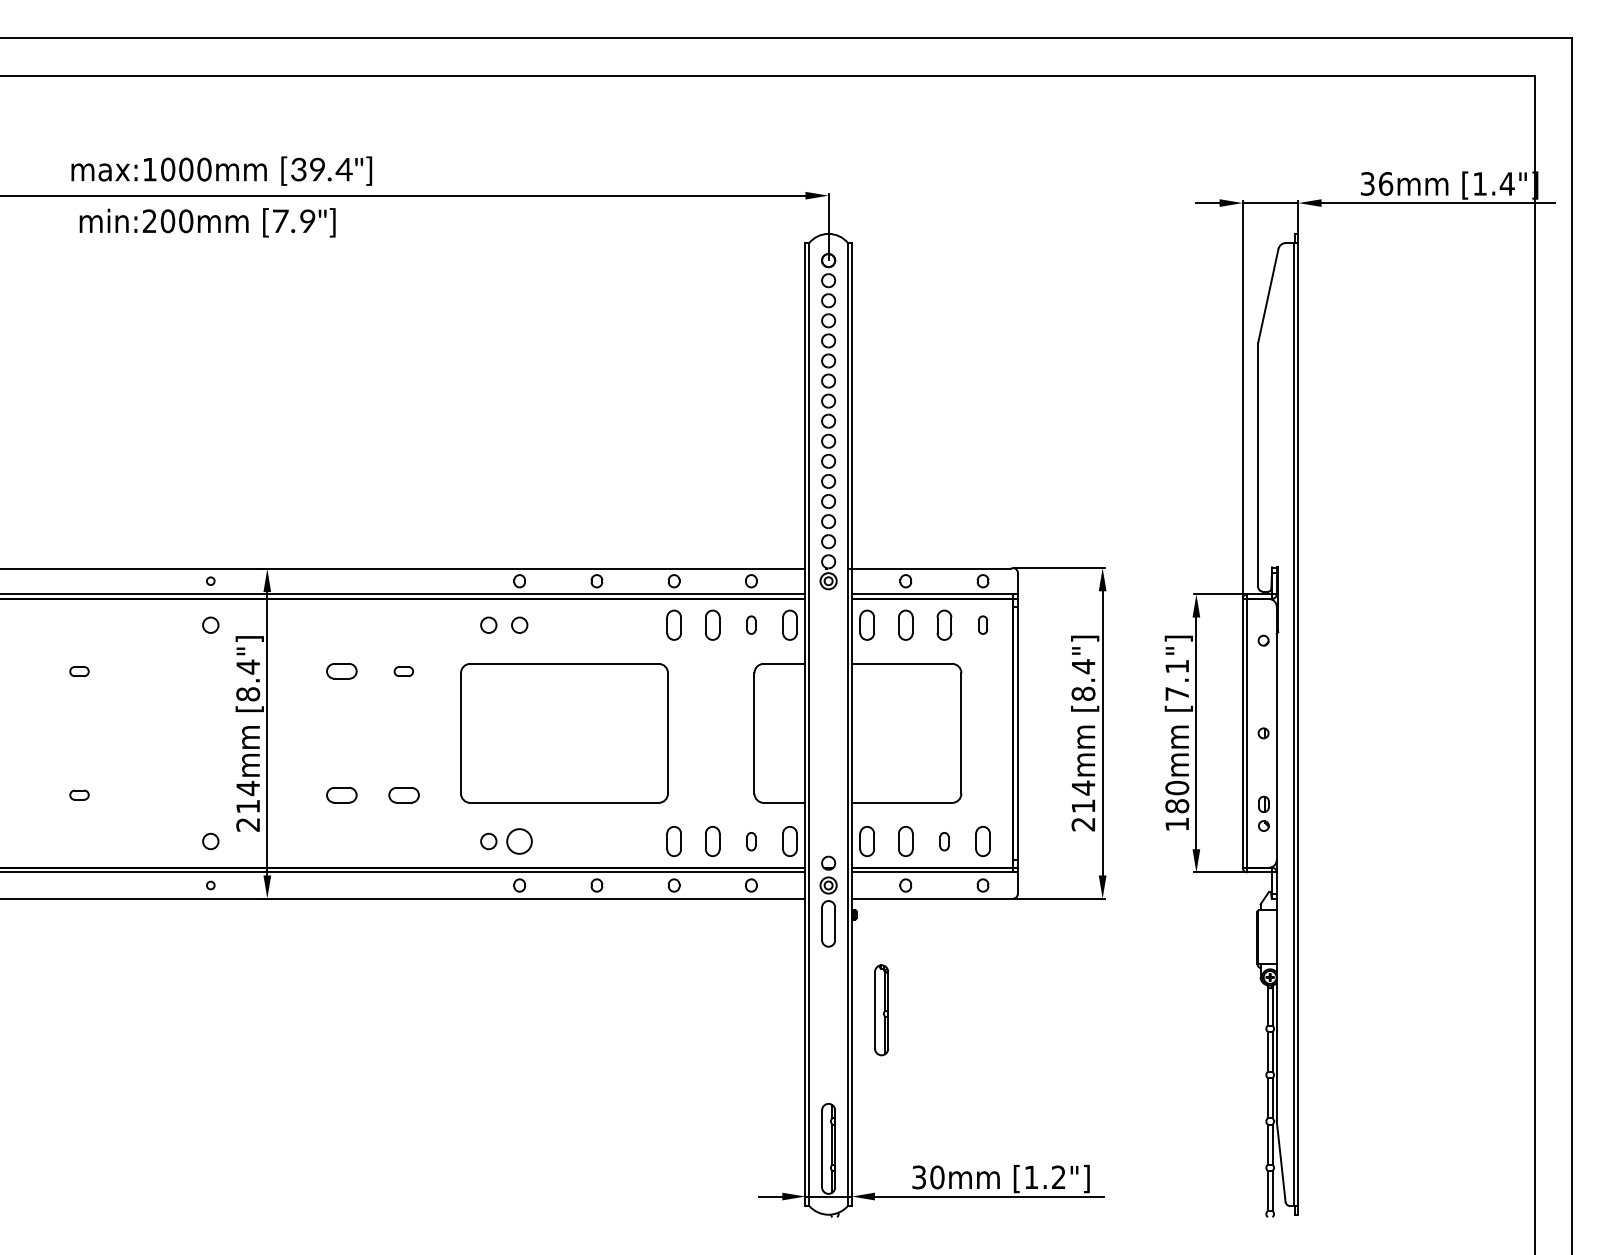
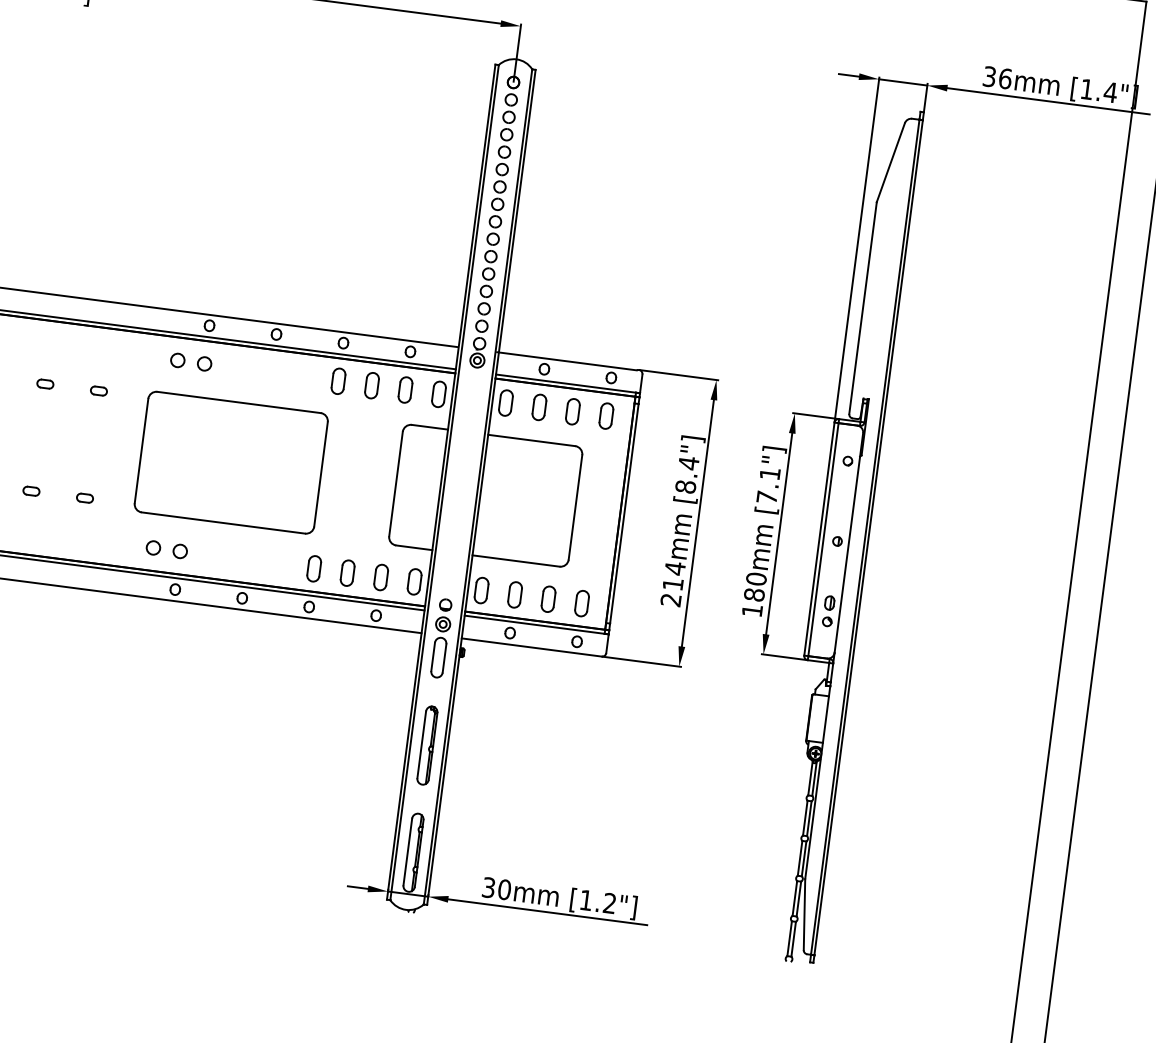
part: (751, 624) -> (405, 389), size x1.67
part: (982, 624) -> (605, 415), size x1.67
part: (342, 671) -> (45, 384), size x0.62
part: (342, 794) -> (31, 490), size x0.62
part: (403, 794) -> (84, 497), size x0.62
circle: (519, 841) -> (180, 551), size x0.62
part: (751, 841) -> (381, 577), size x1.67
part: (944, 841) -> (548, 599), size x1.67
part: (881, 1010) -> (427, 745), moved

